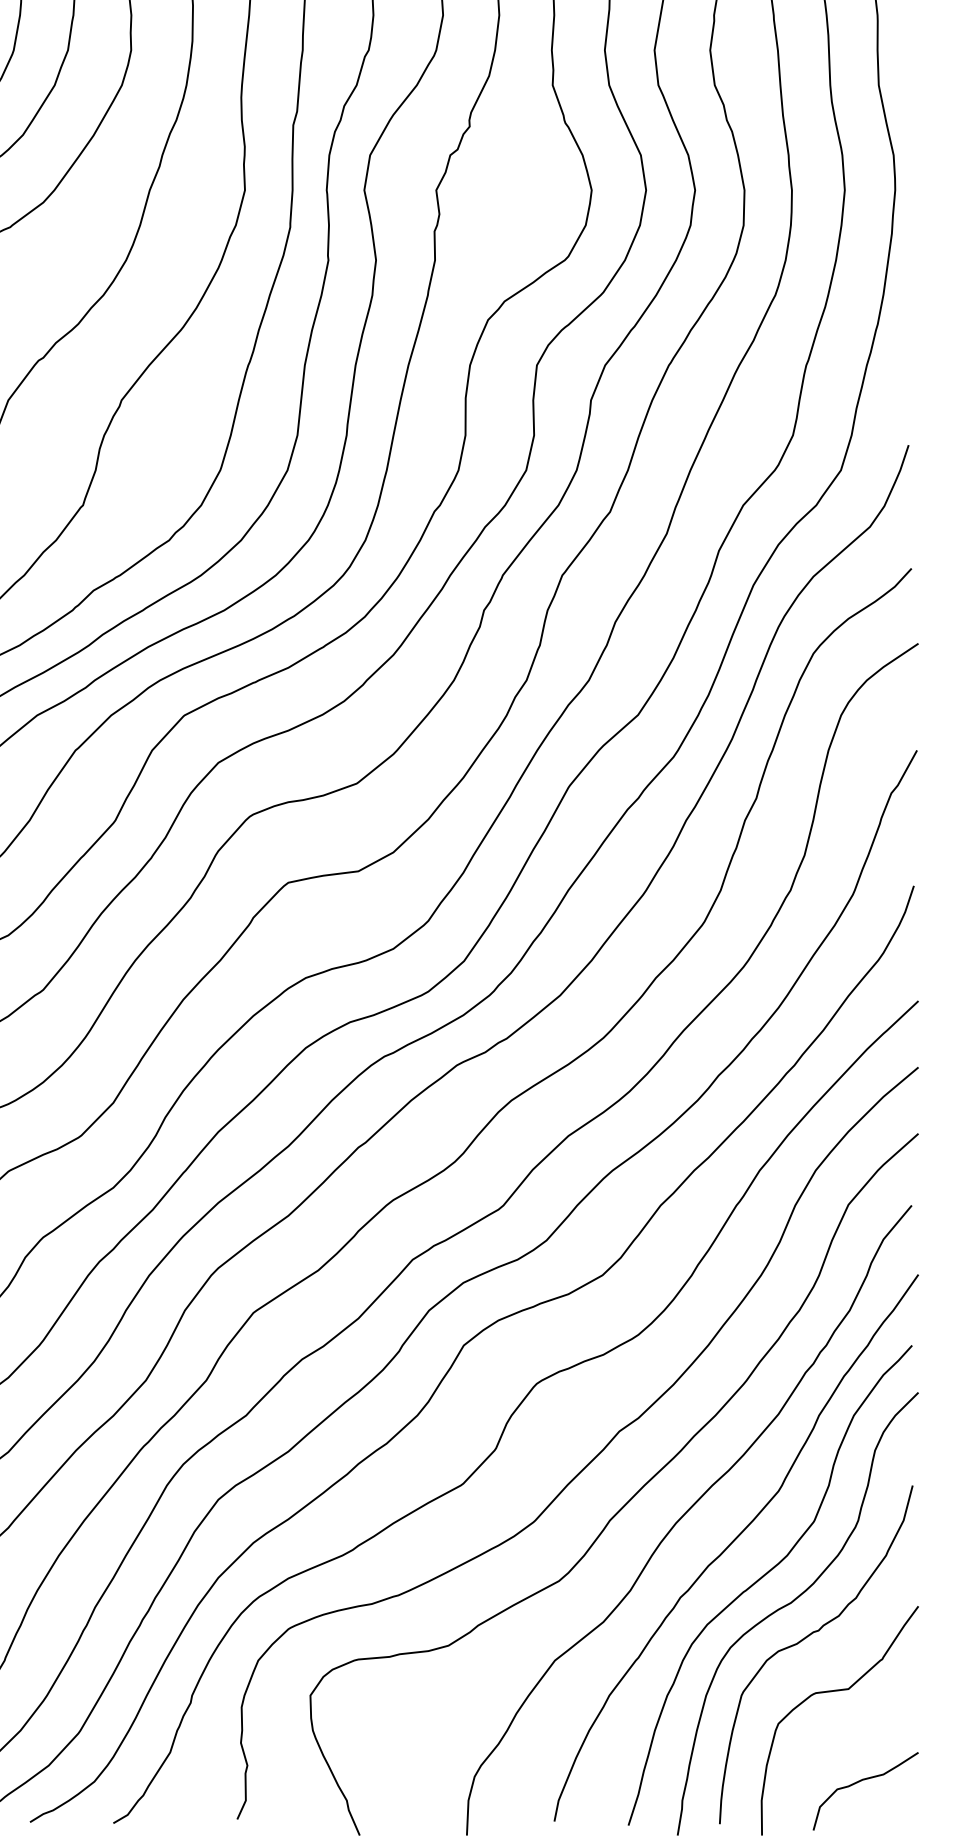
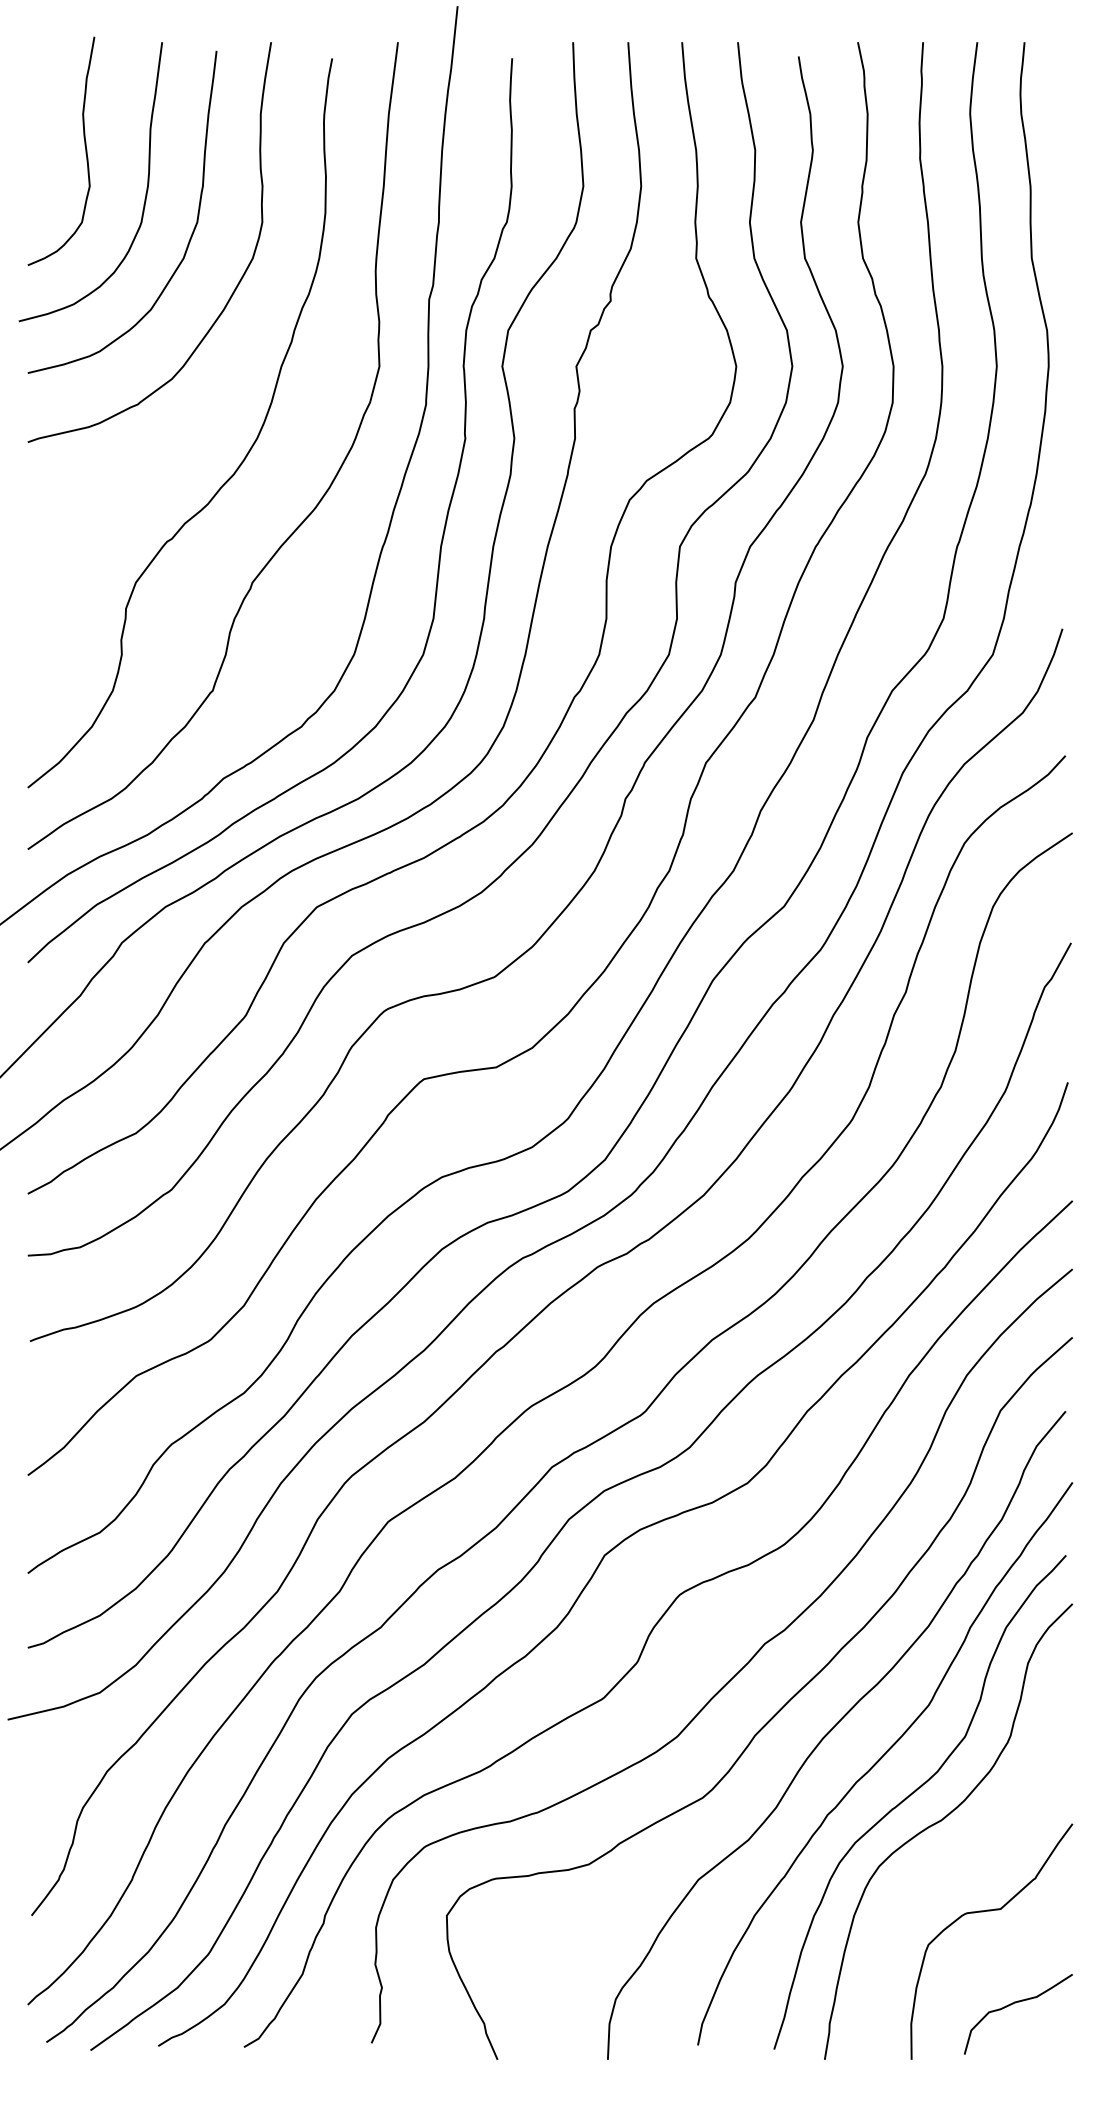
curve: (804, 1639) -> (955, 1858), removed

